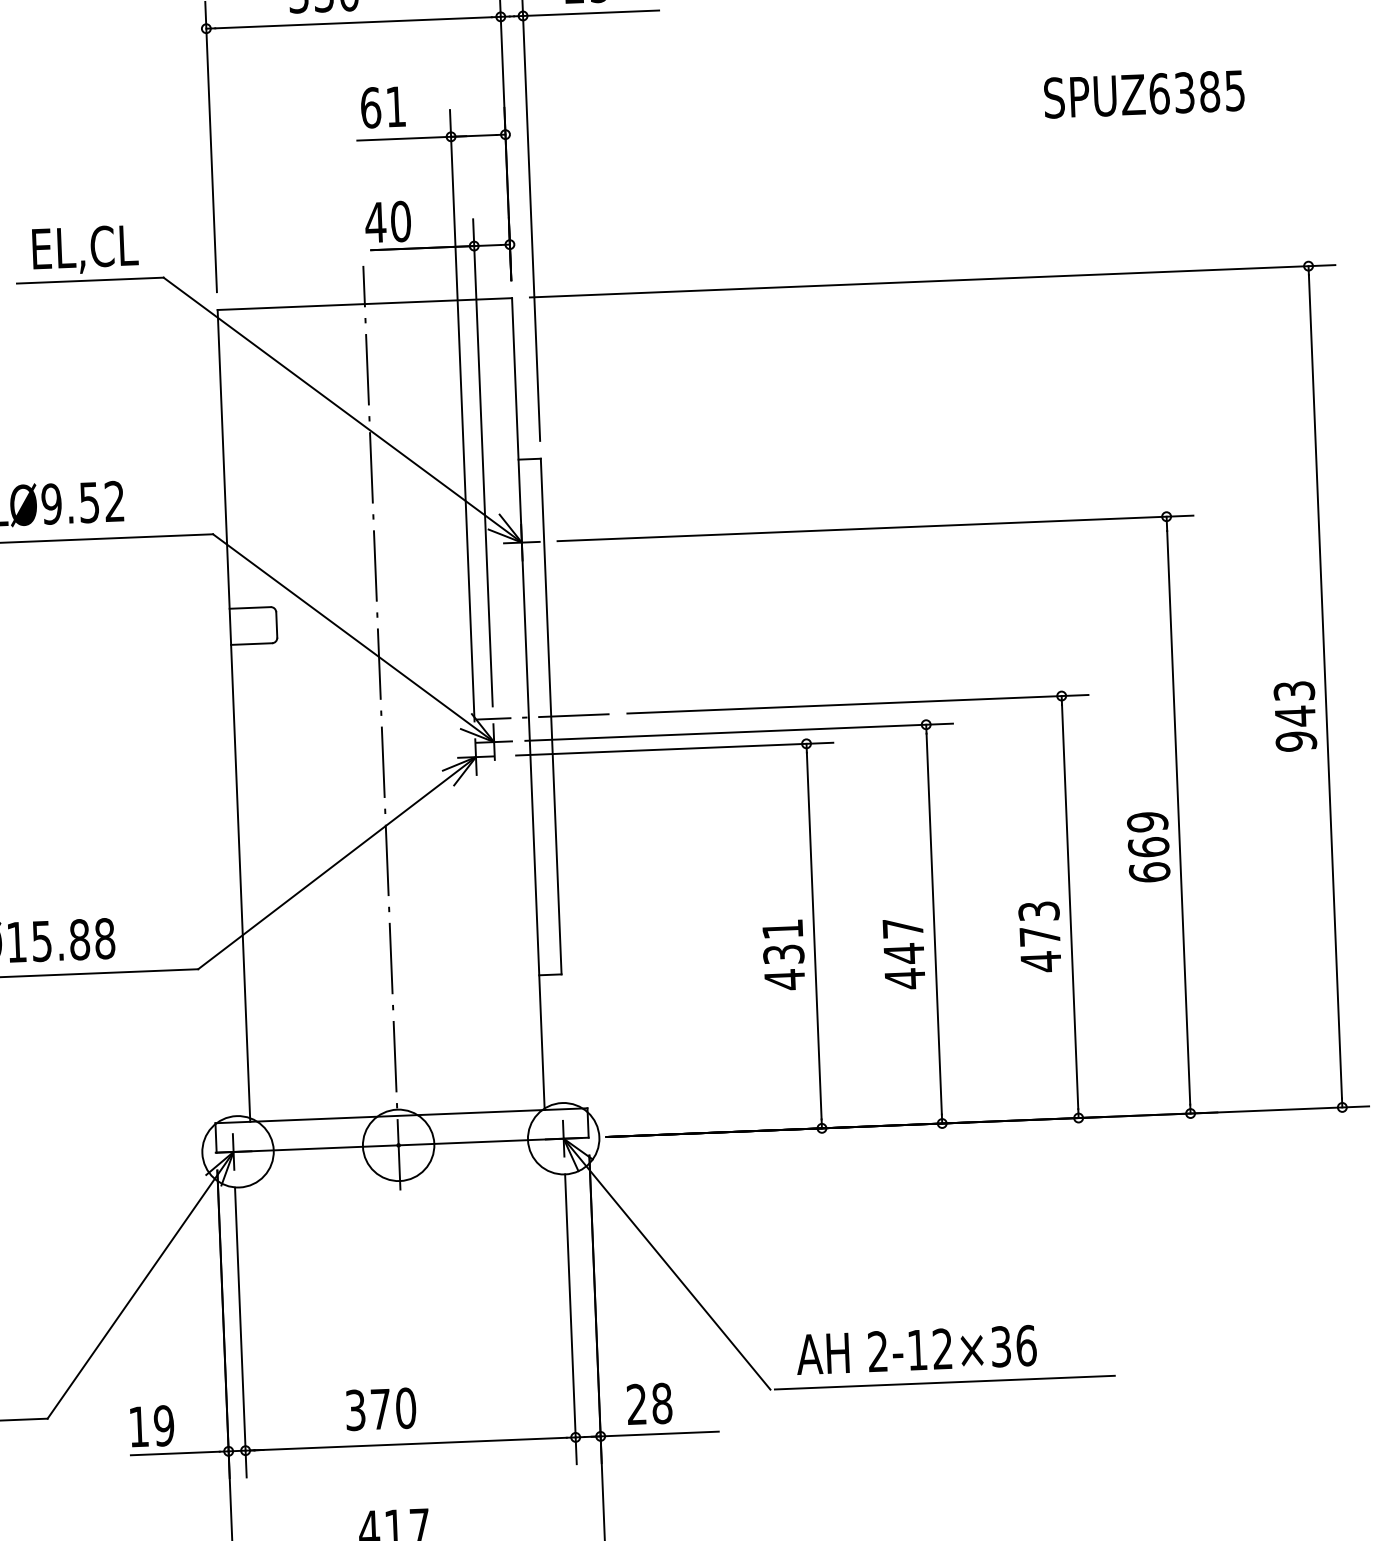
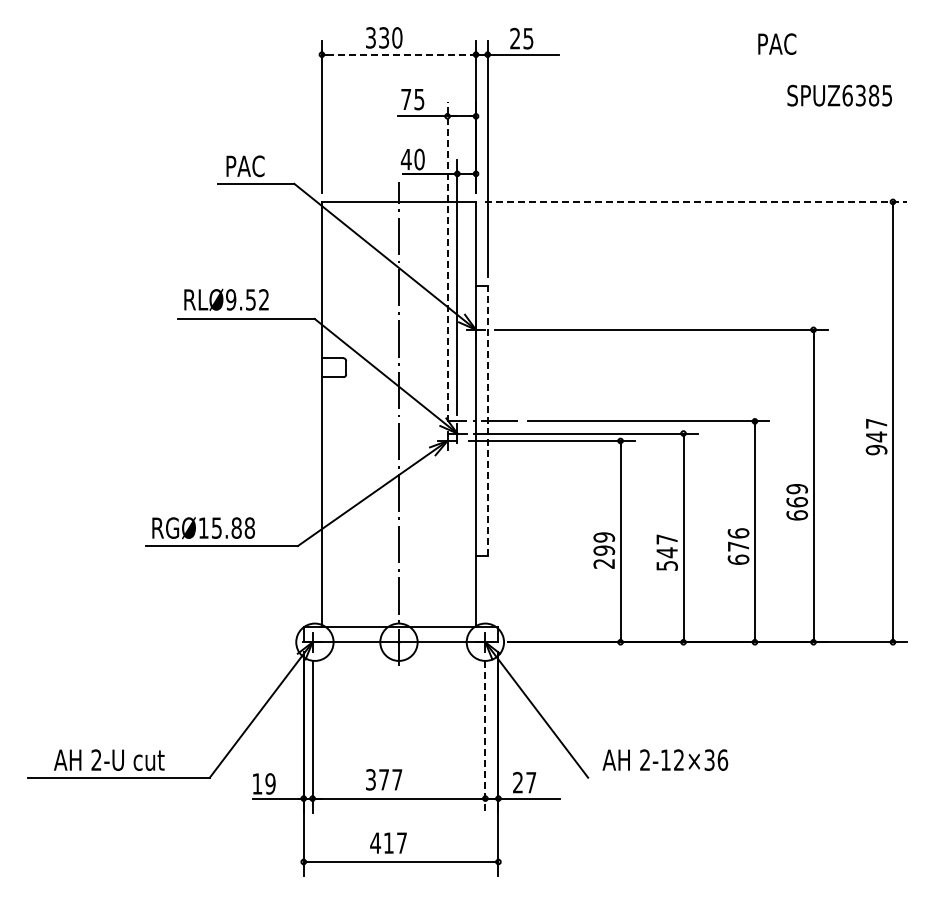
line: (354, 22) -> (399, 54), solid -> dashed
text: (1143, 94) -> (839, 95), moved
text: (382, 107) -> (412, 99), 61 -> 75
text: (86, 249) -> (254, 167), EL,CL -> PAC
line: (933, 280) -> (696, 201), solid -> dashed
line: (462, 414) -> (447, 261), solid -> dashed
text: (1294, 690) -> (876, 423), 943 -> 947
line: (550, 716) -> (487, 421), solid -> dashed
text: (1039, 936) -> (738, 546), 473 -> 676
text: (784, 954) -> (604, 550), 431 -> 299
text: (903, 978) -> (666, 565), 447 -> 547
line: (571, 1318) -> (485, 736), solid -> dashed
line: (944, 1382) -> (679, 777), removed
text: (662, 1403) -> (531, 782), 28 -> 27
text: (406, 1407) -> (397, 779), 370 -> 377

